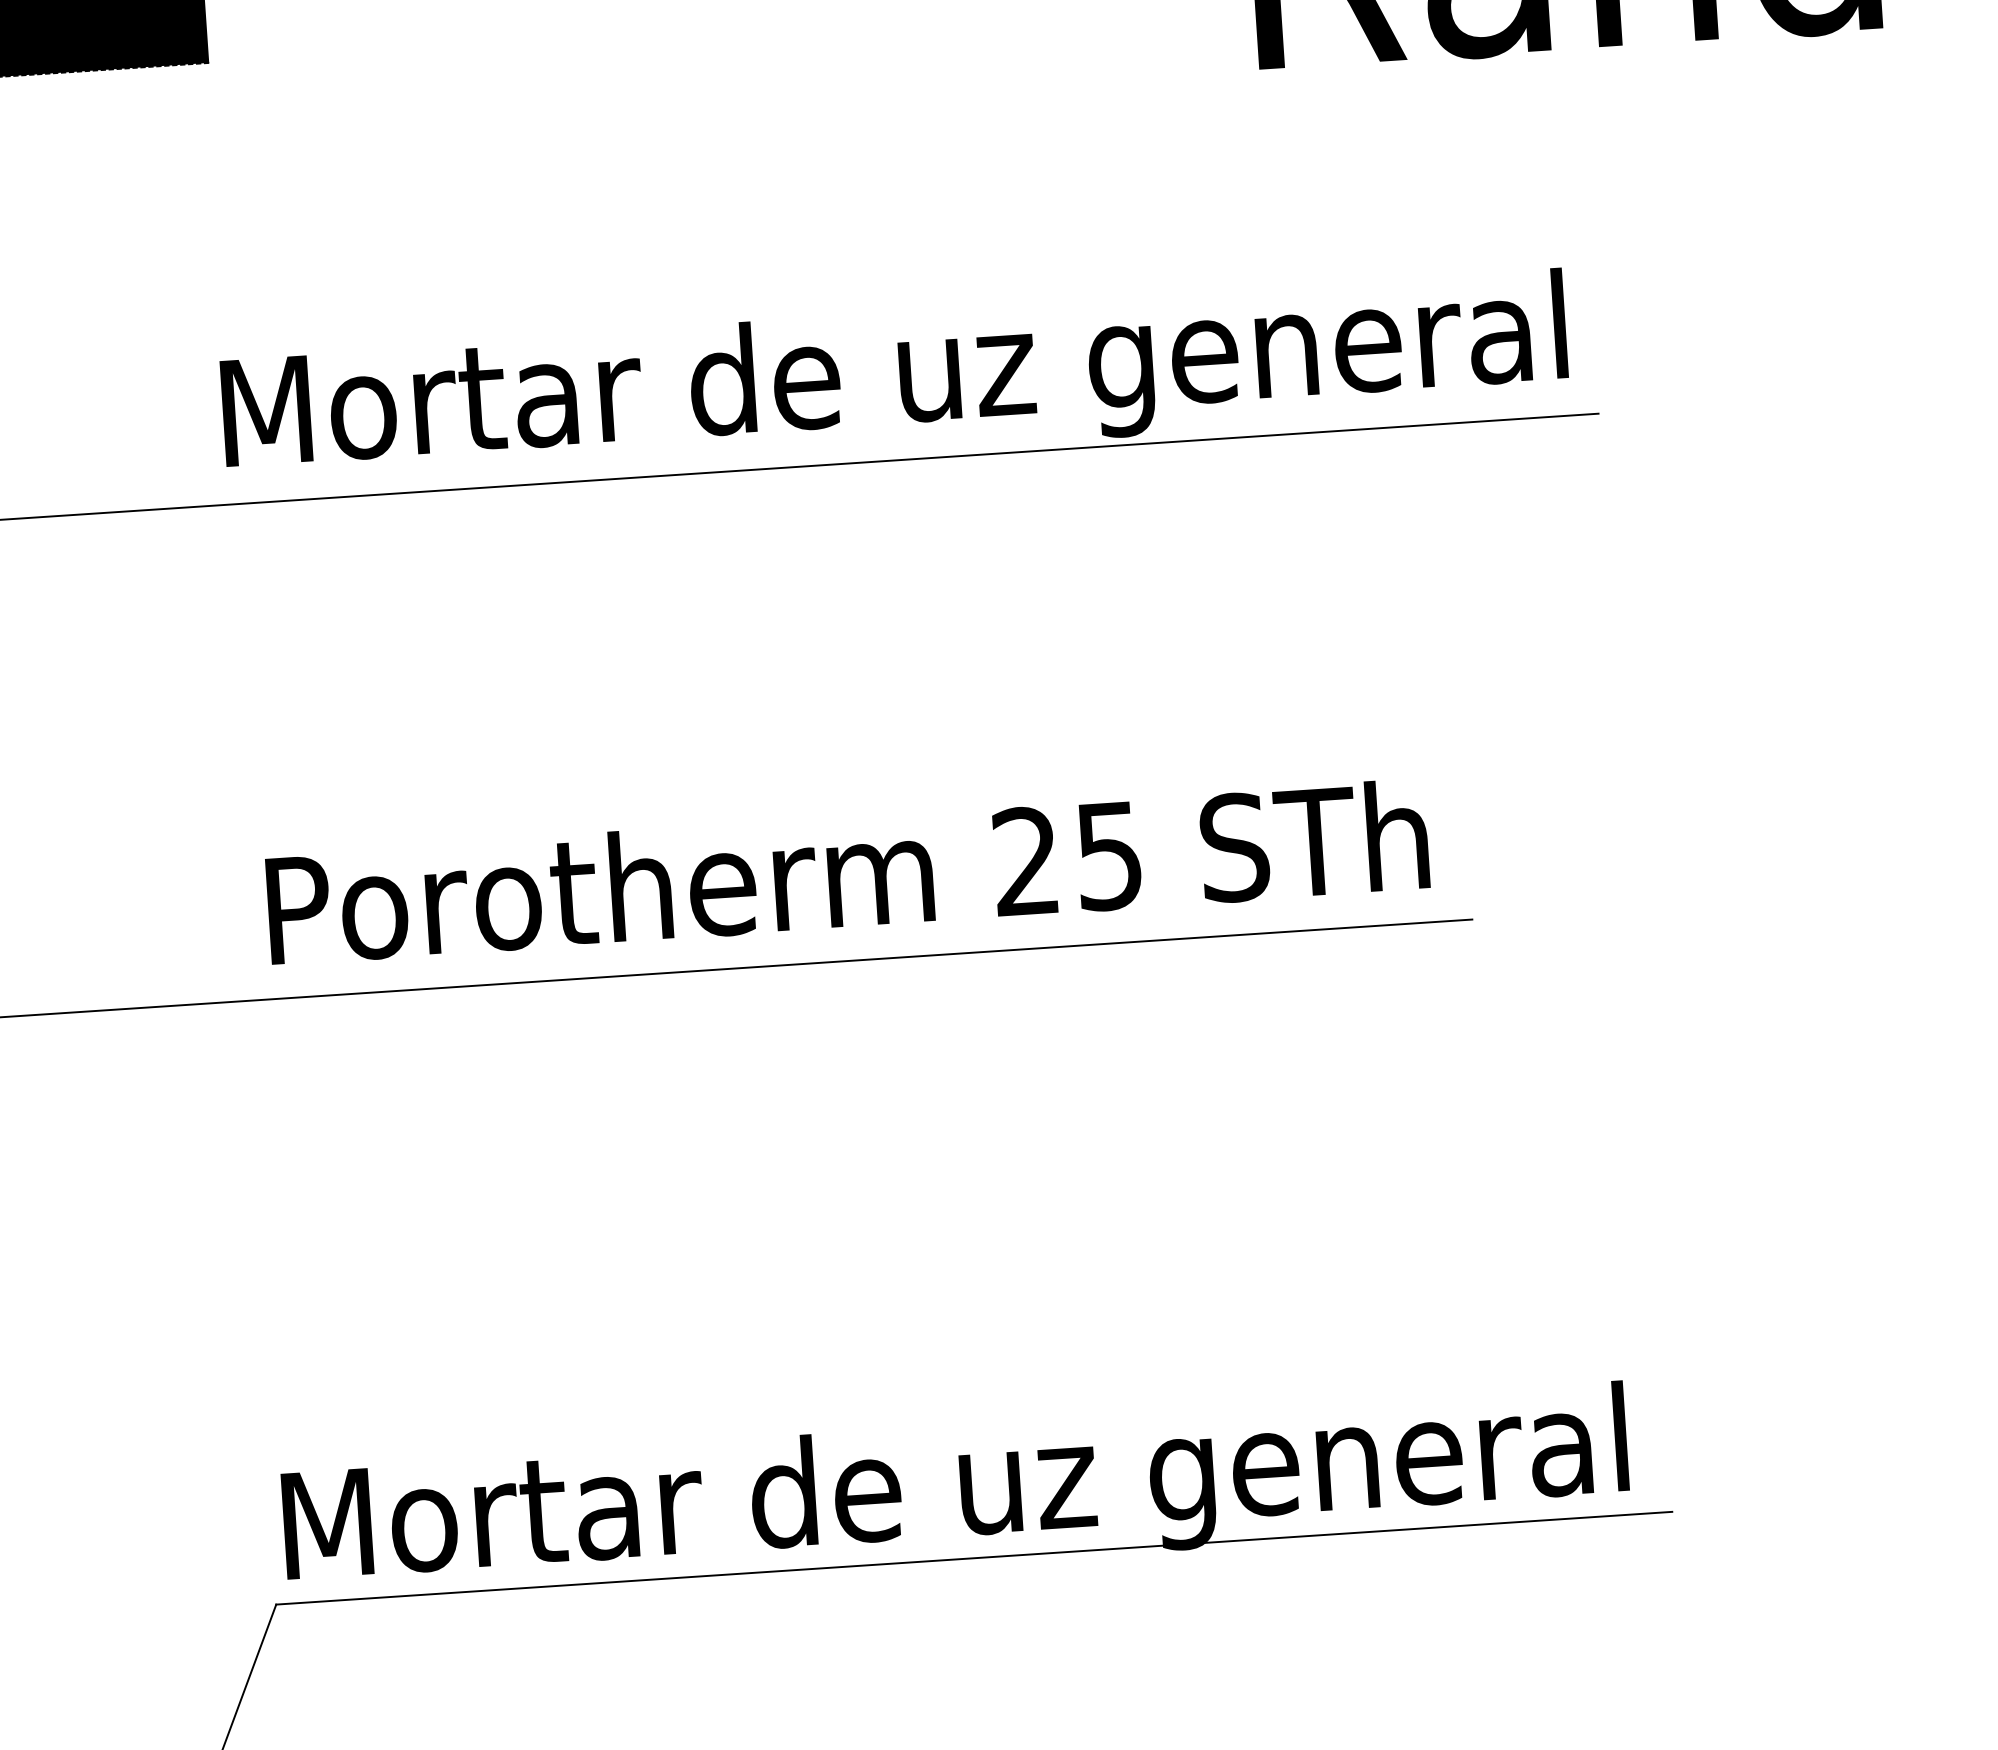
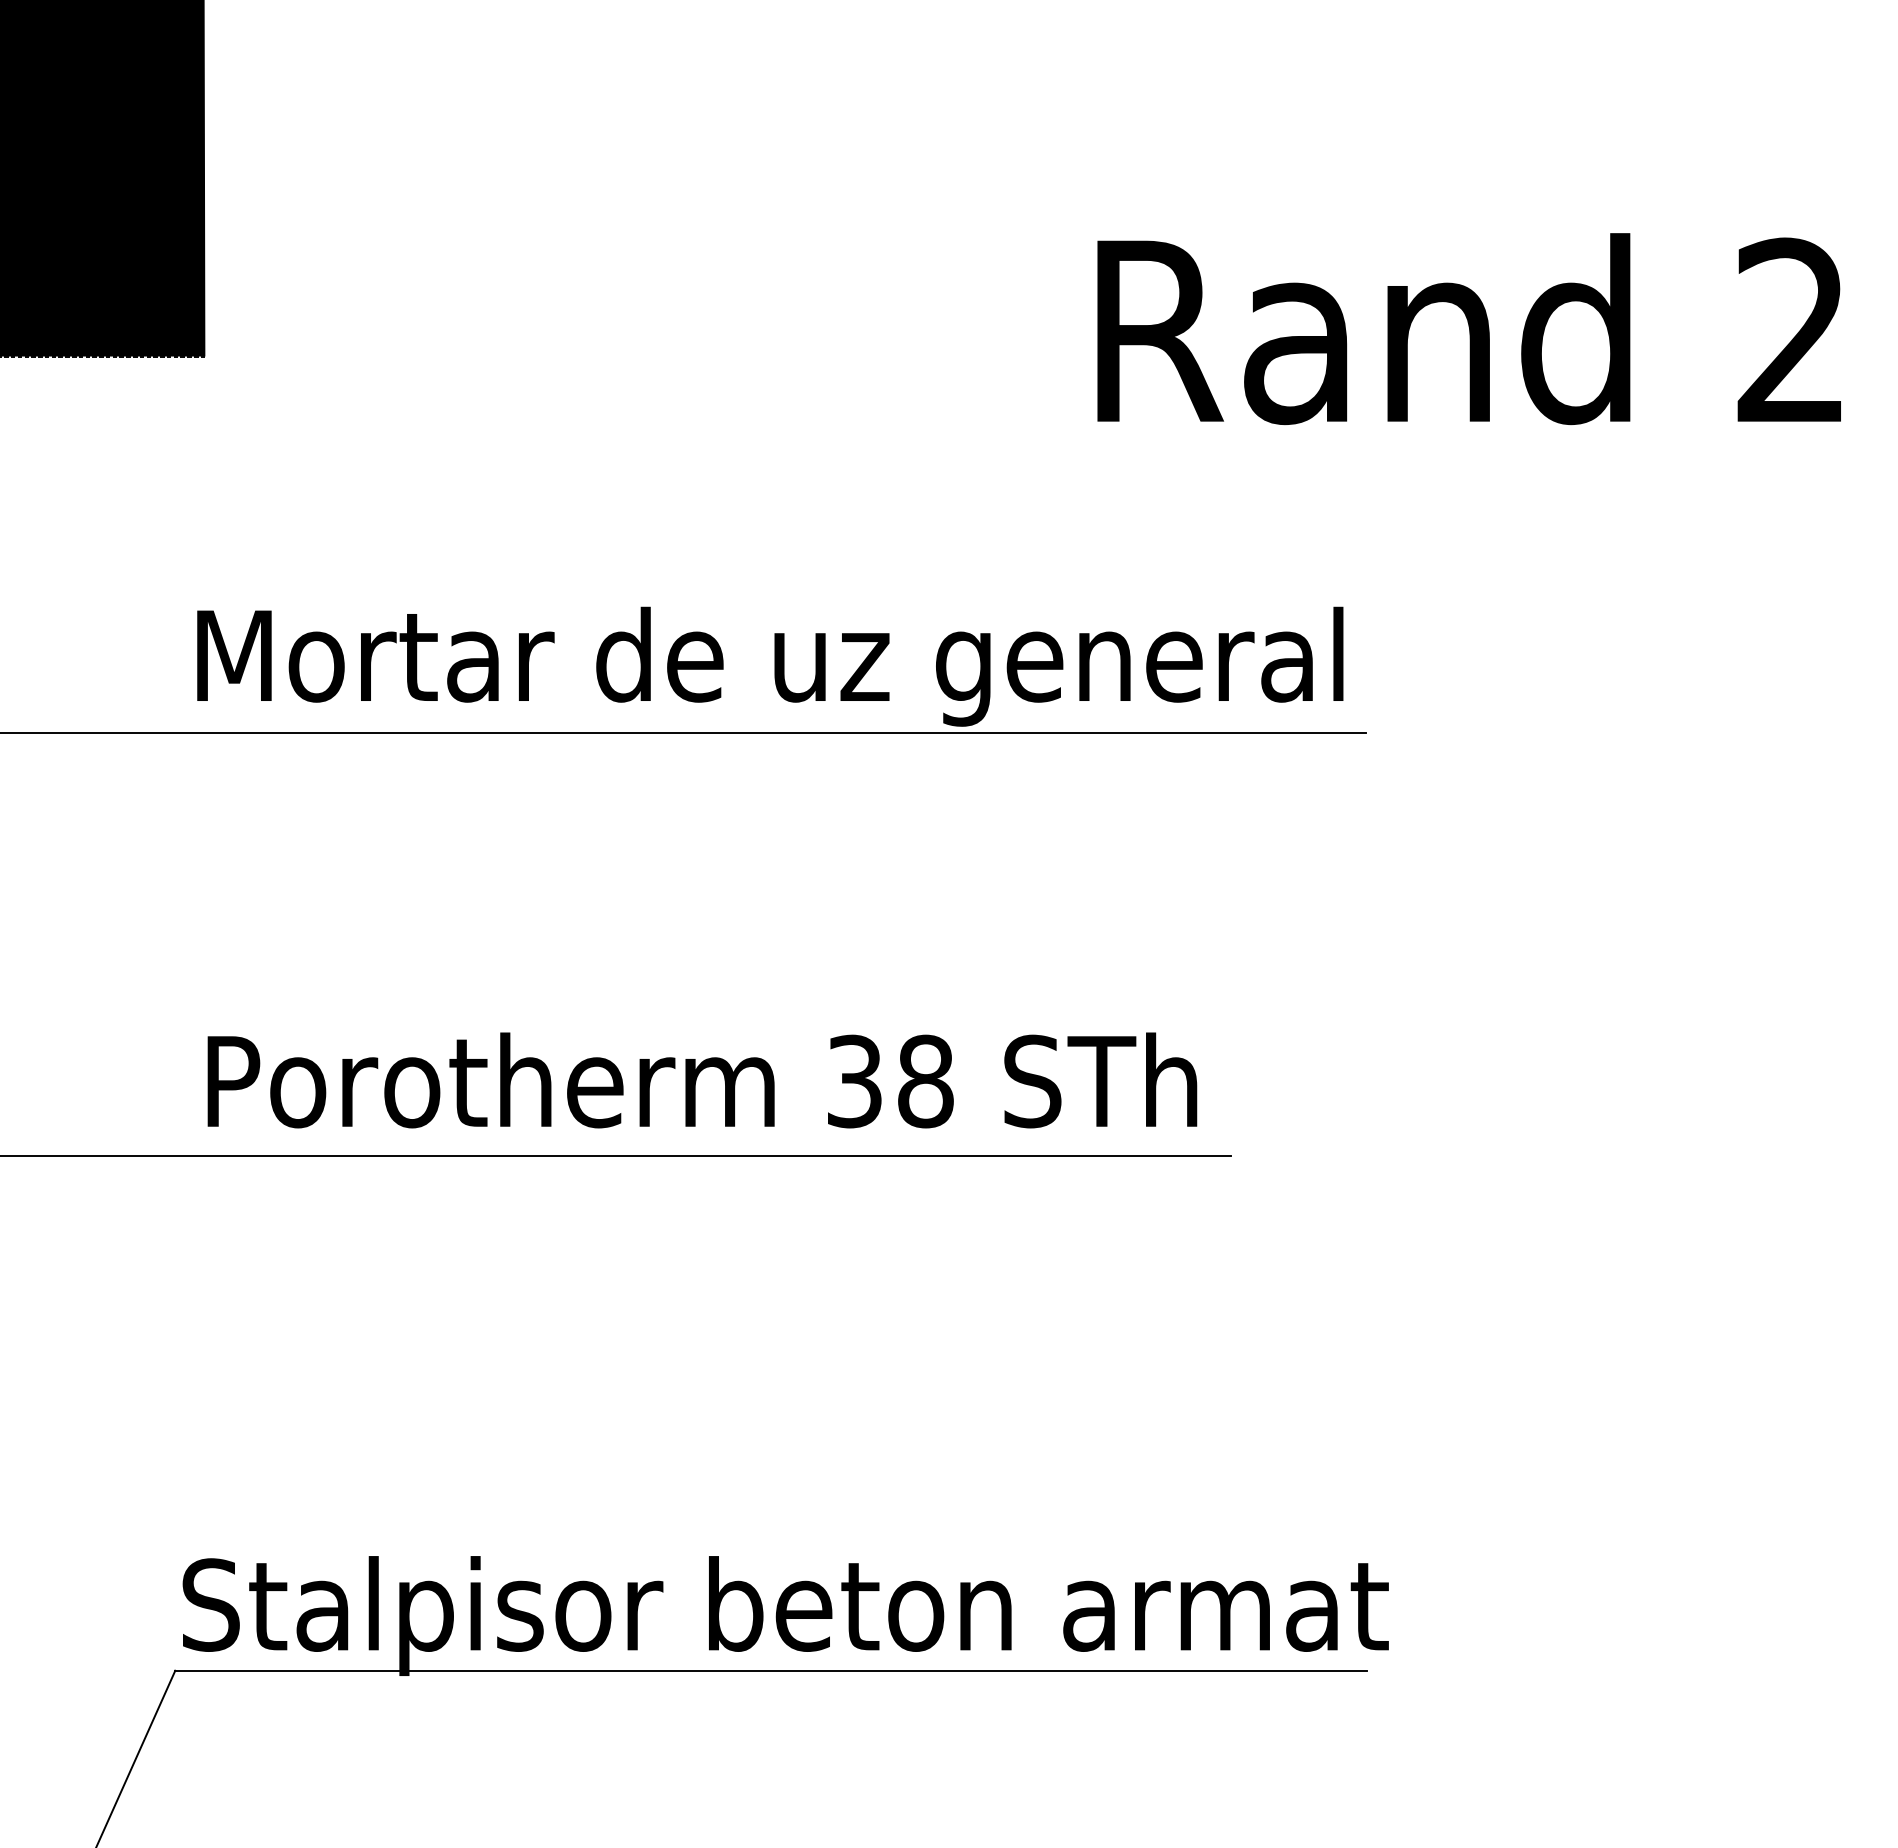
text: (1068, 858) -> (890, 1081), 25 -> 38
text: (986, 1492) -> (785, 1615), Mortar de uz general -> Stalpisor beton armat

